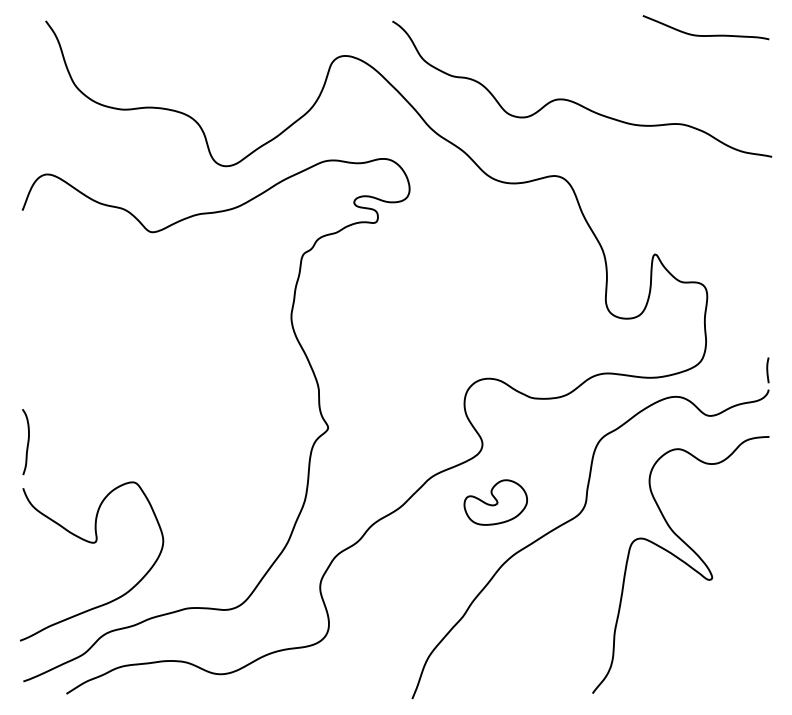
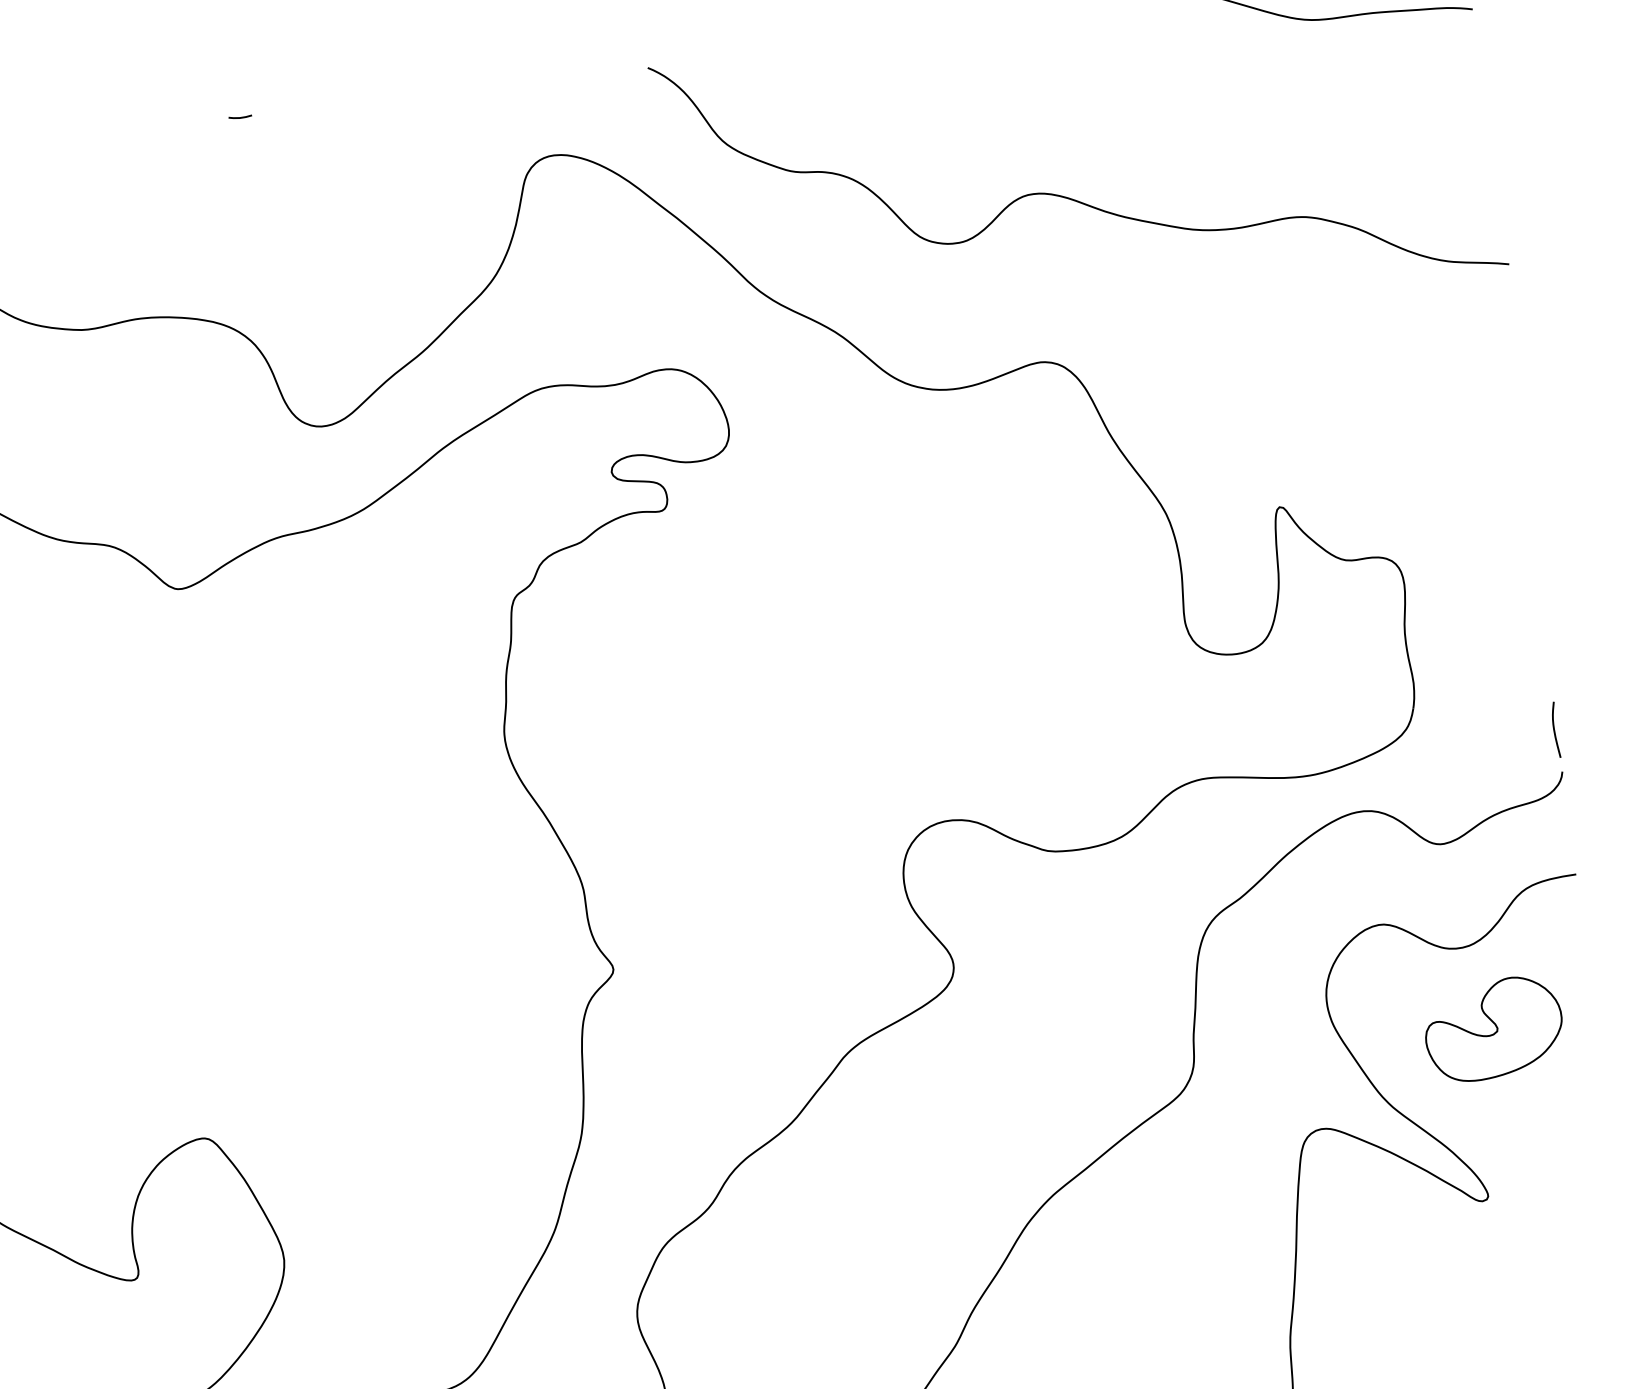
line: (204, 21) -> (238, 116), added
part: (495, 502) -> (1493, 1029), moved

